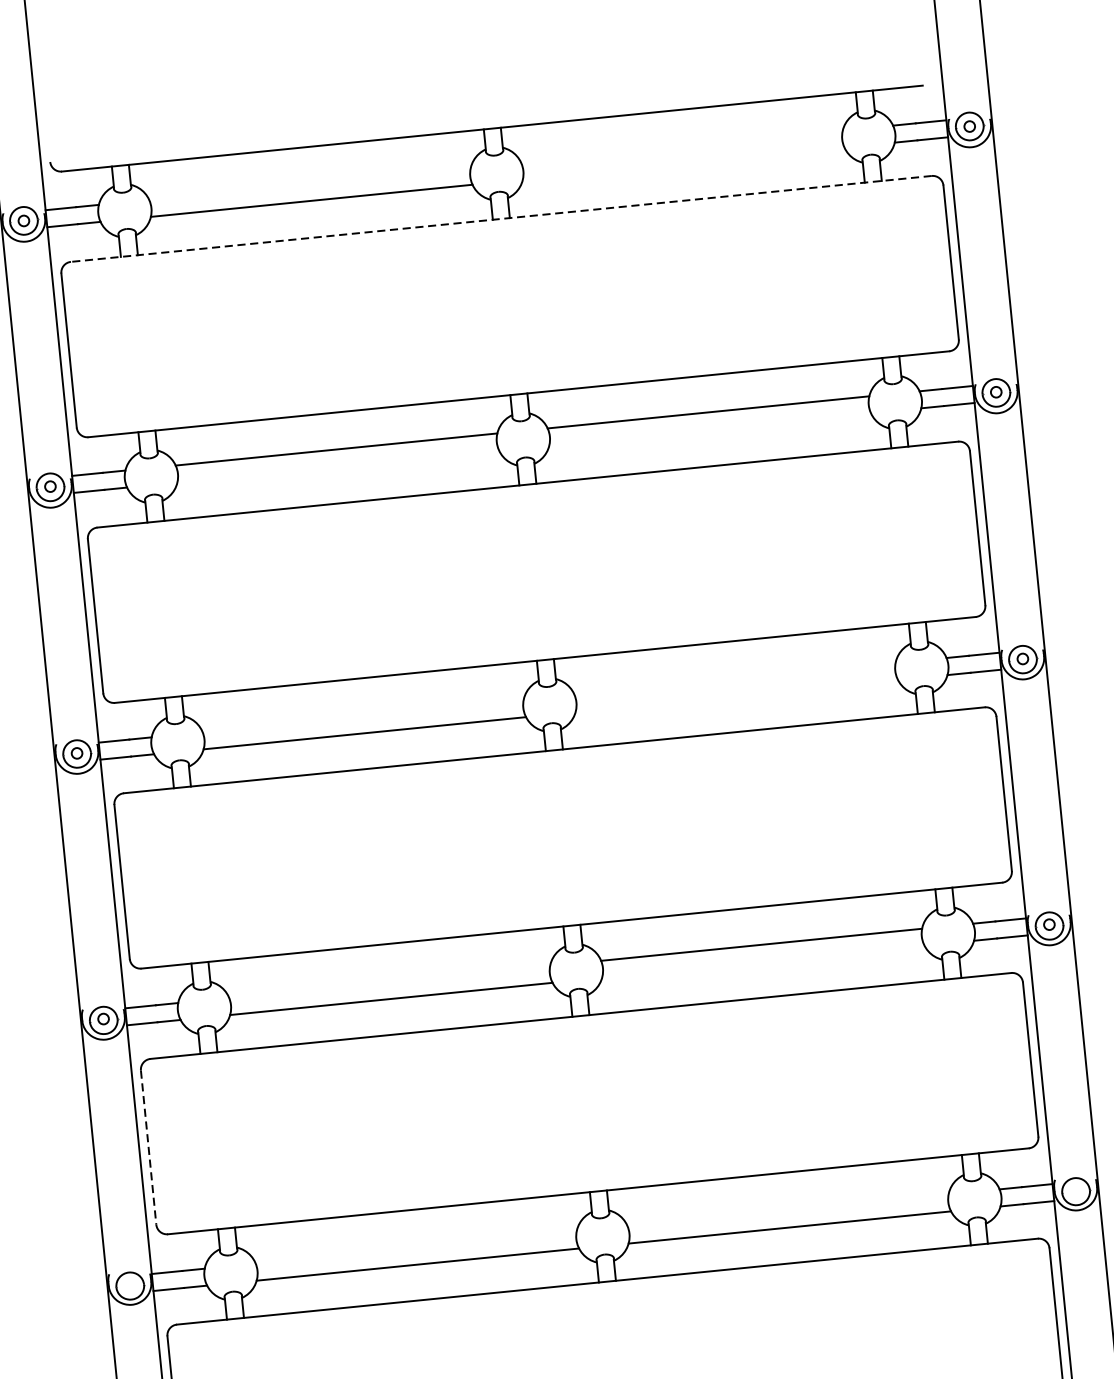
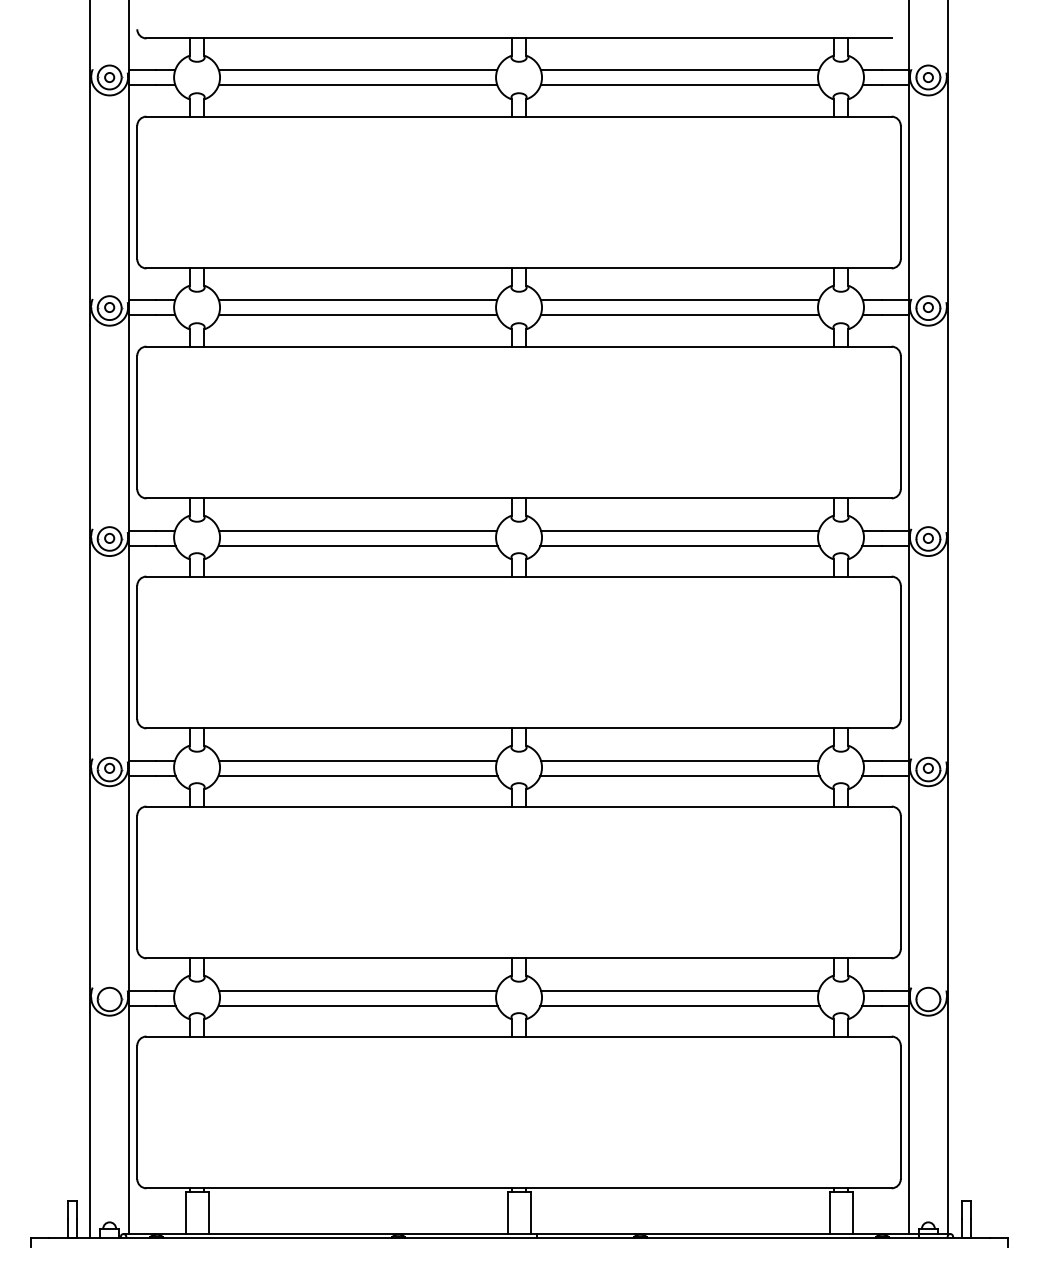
line: (681, 147) -> (679, 70), added
line: (683, 163) -> (679, 84), added
line: (309, 184) -> (357, 70), added
line: (501, 218) -> (519, 116), dashed -> solid
line: (709, 428) -> (679, 314), added
line: (337, 466) -> (357, 314), added
line: (734, 679) -> (679, 531), added
line: (736, 695) -> (679, 545), added
line: (362, 716) -> (357, 531), added
line: (762, 961) -> (679, 775), added
line: (389, 982) -> (357, 761), added
line: (148, 1147) -> (137, 882), dashed -> solid
line: (787, 1211) -> (679, 991), added
line: (415, 1248) -> (357, 991), added

